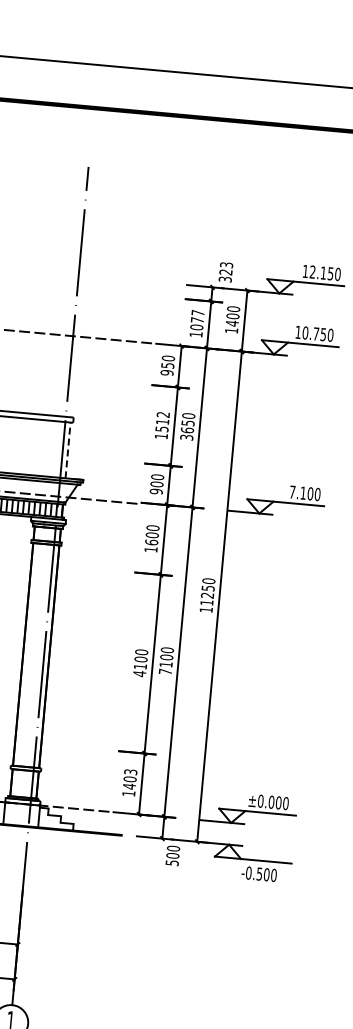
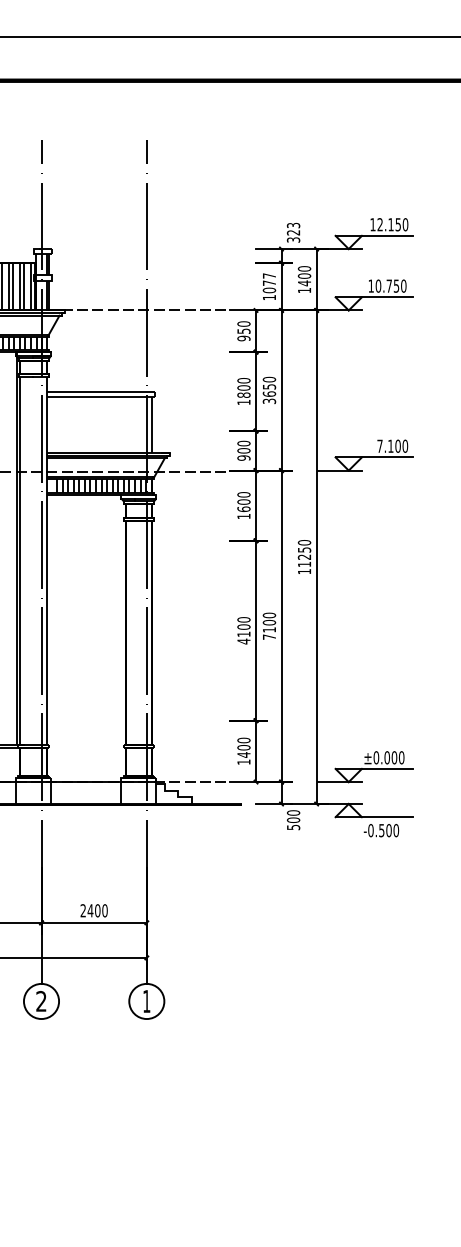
text: (162, 421) -> (243, 387), 1512 -> 1800
line: (68, 450) -> (152, 424), dashed -> solid
text: (130, 772) -> (243, 740), 1403 -> 1400

